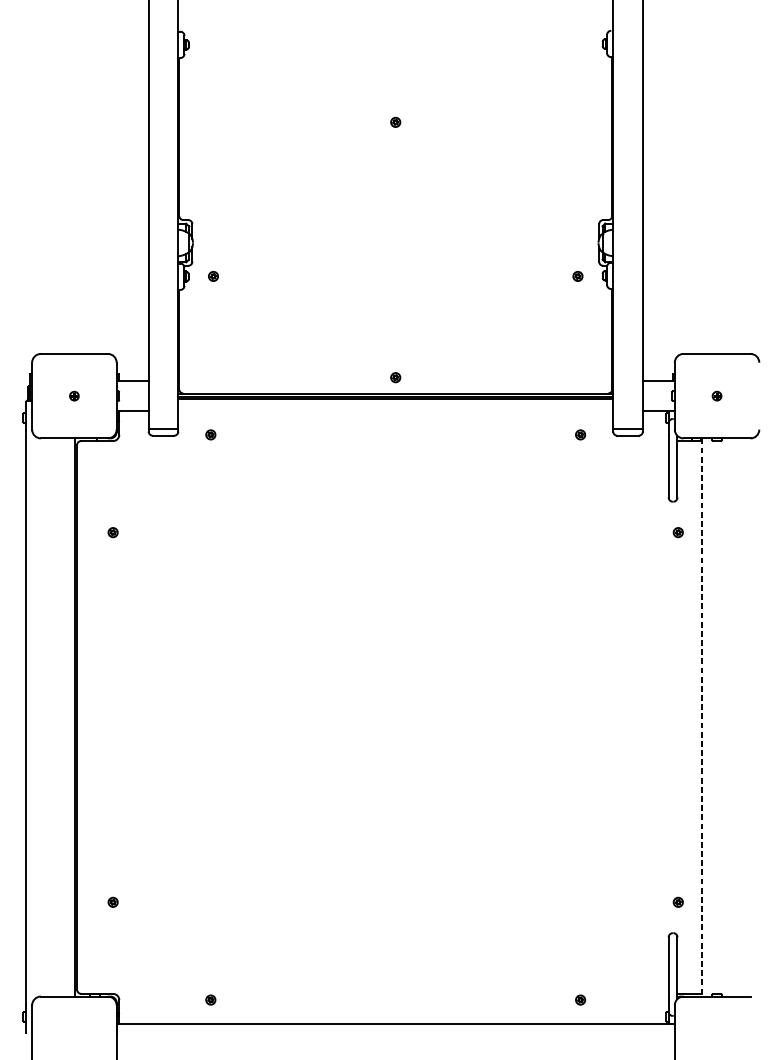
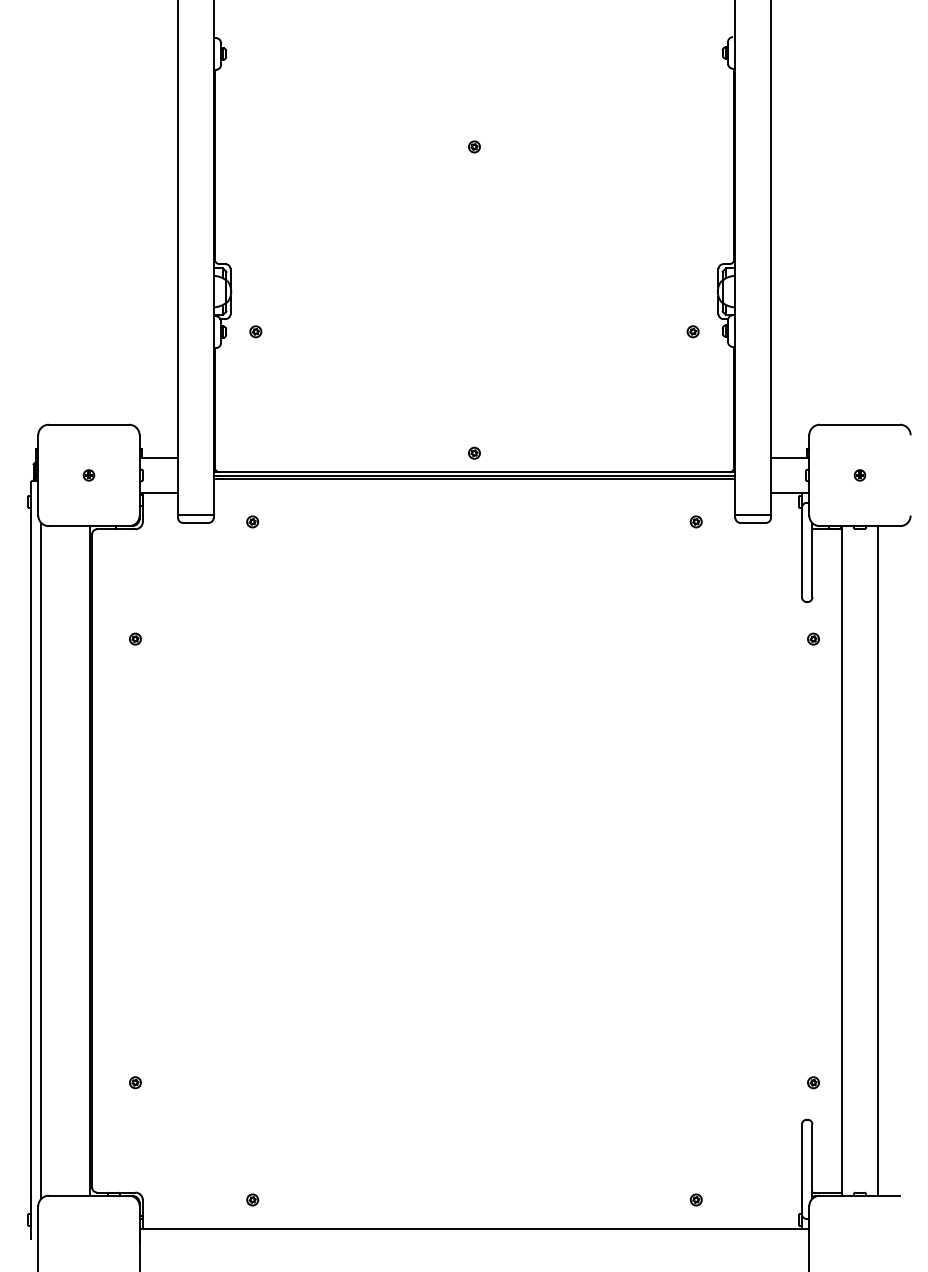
line: (34, 717) -> (41, 860), added
line: (702, 717) -> (842, 860), dashed -> solid
line: (731, 717) -> (877, 860), added

